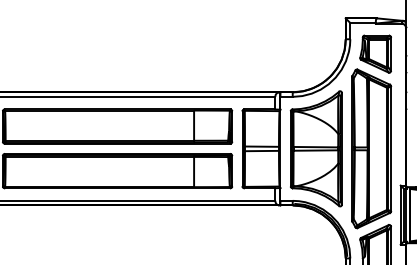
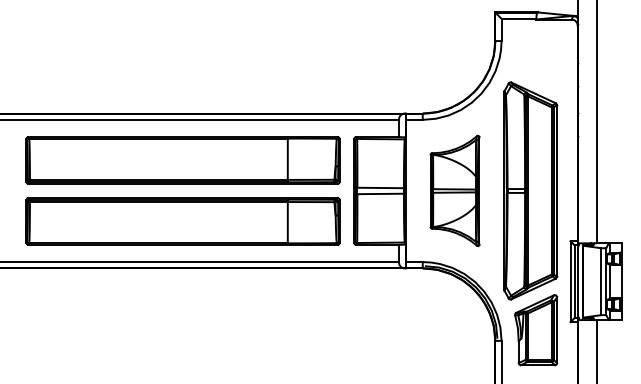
part: (375, 54) -> (536, 61), removed
part: (315, 148) -> (454, 190), size x0.7

